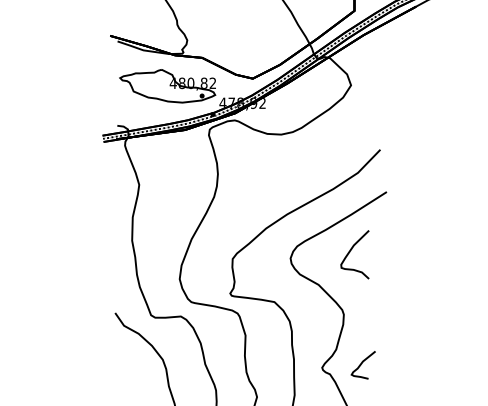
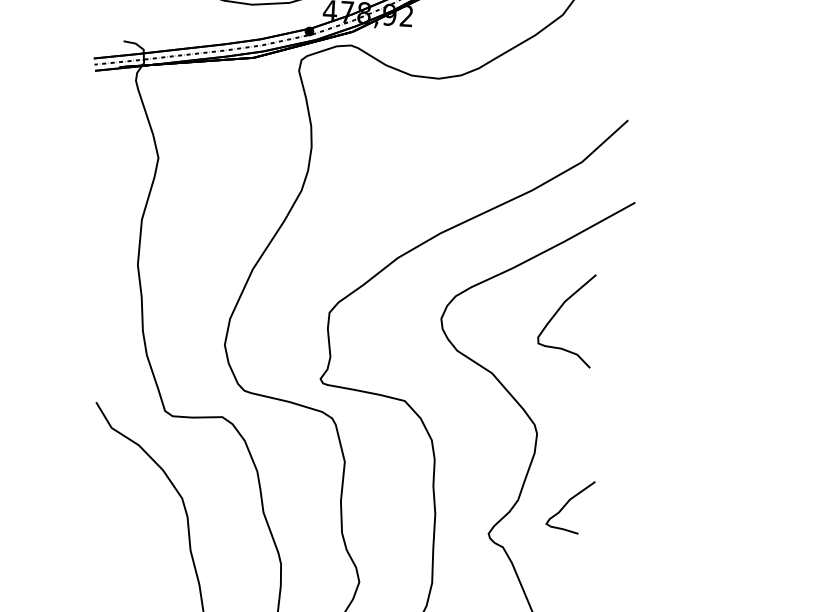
curve: (361, 365) -> (566, 507), moved

